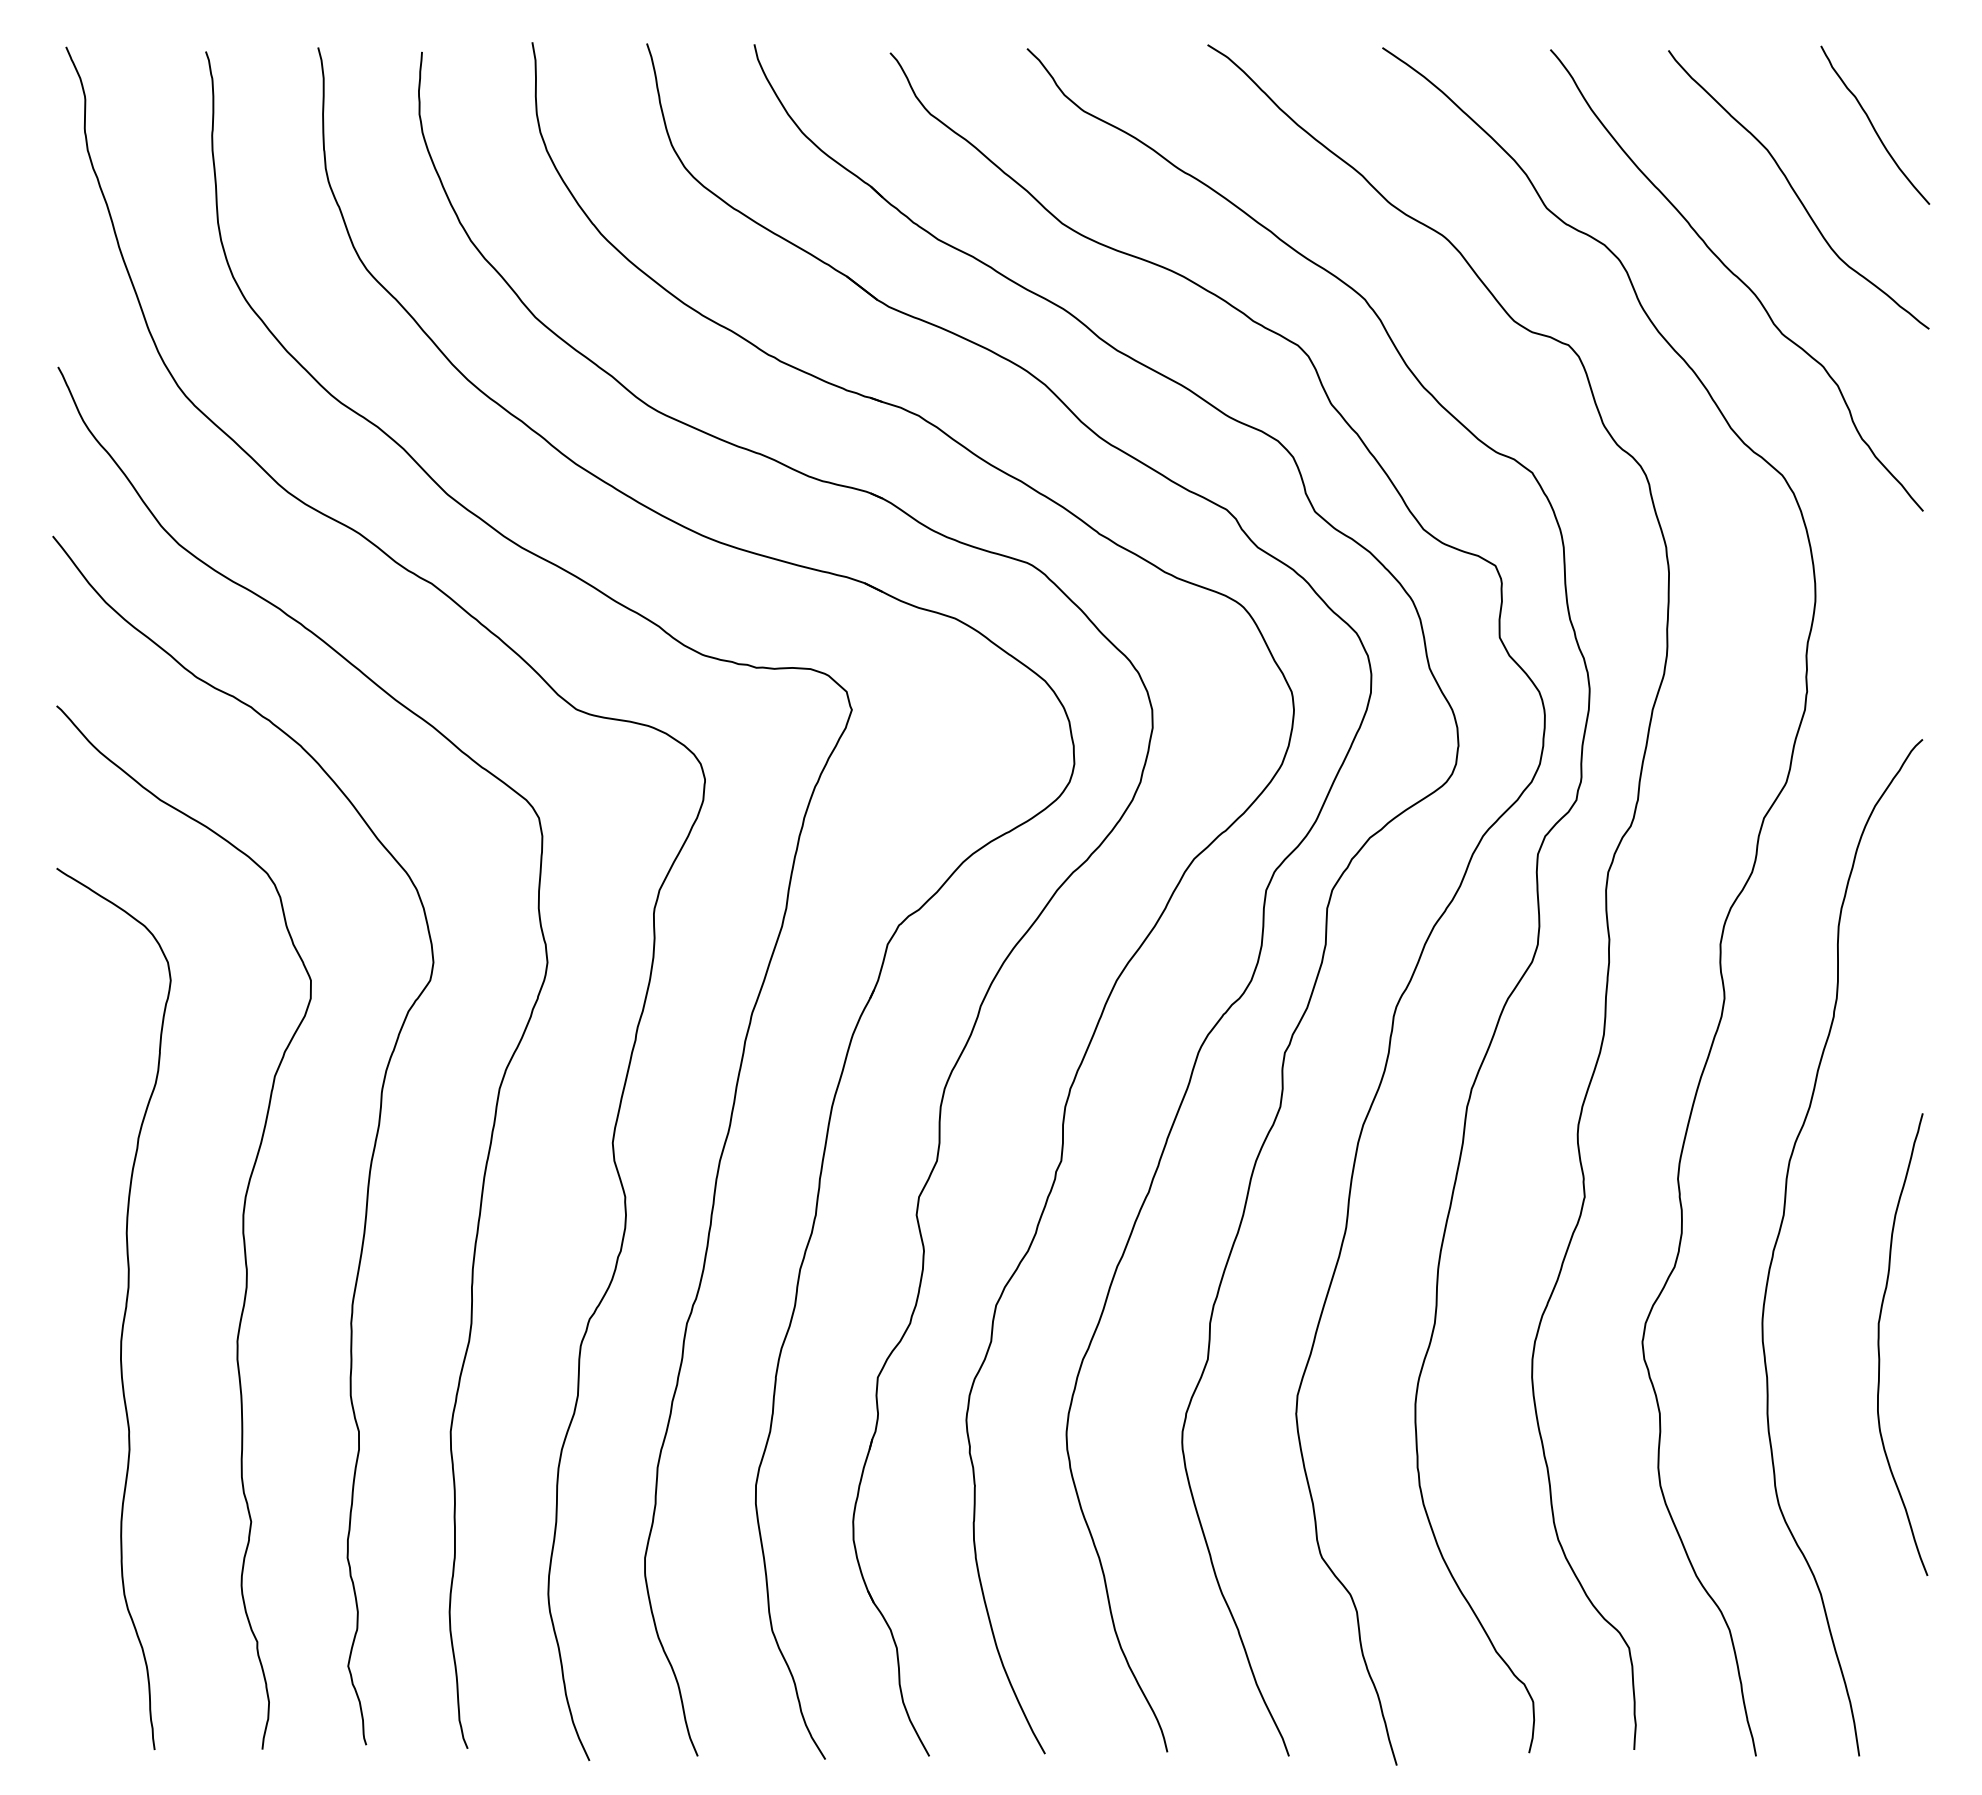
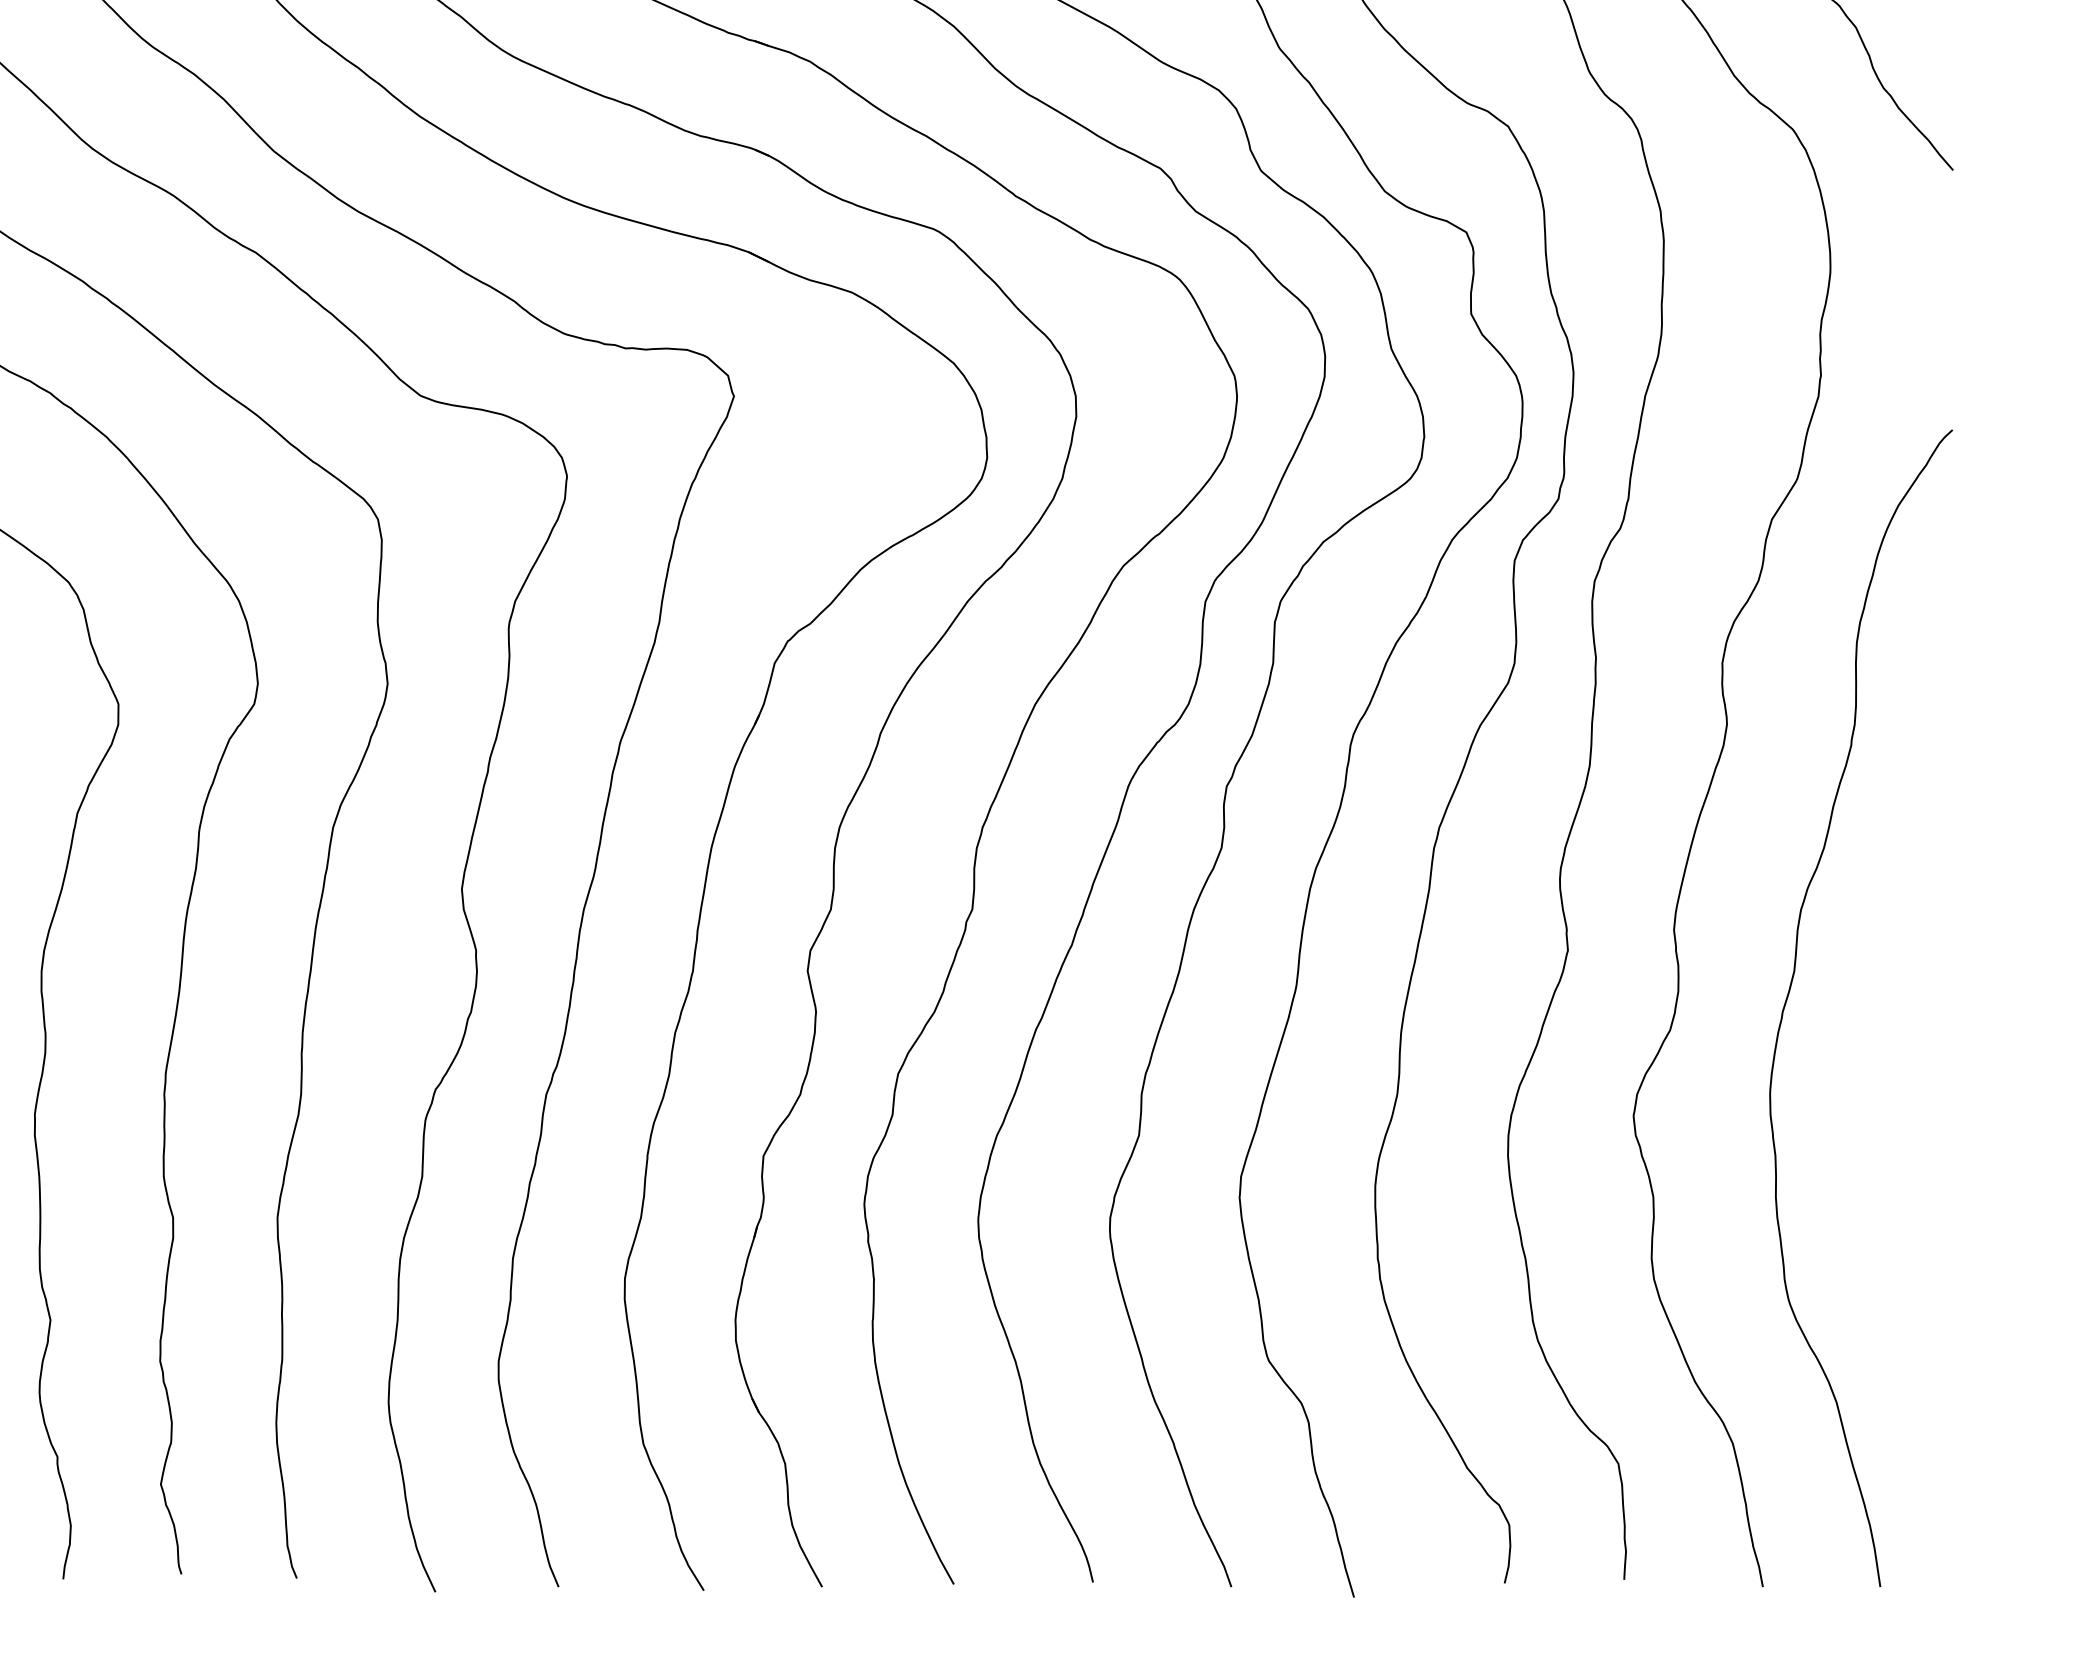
curve: (1879, 1344) -> (1903, 1118), removed

